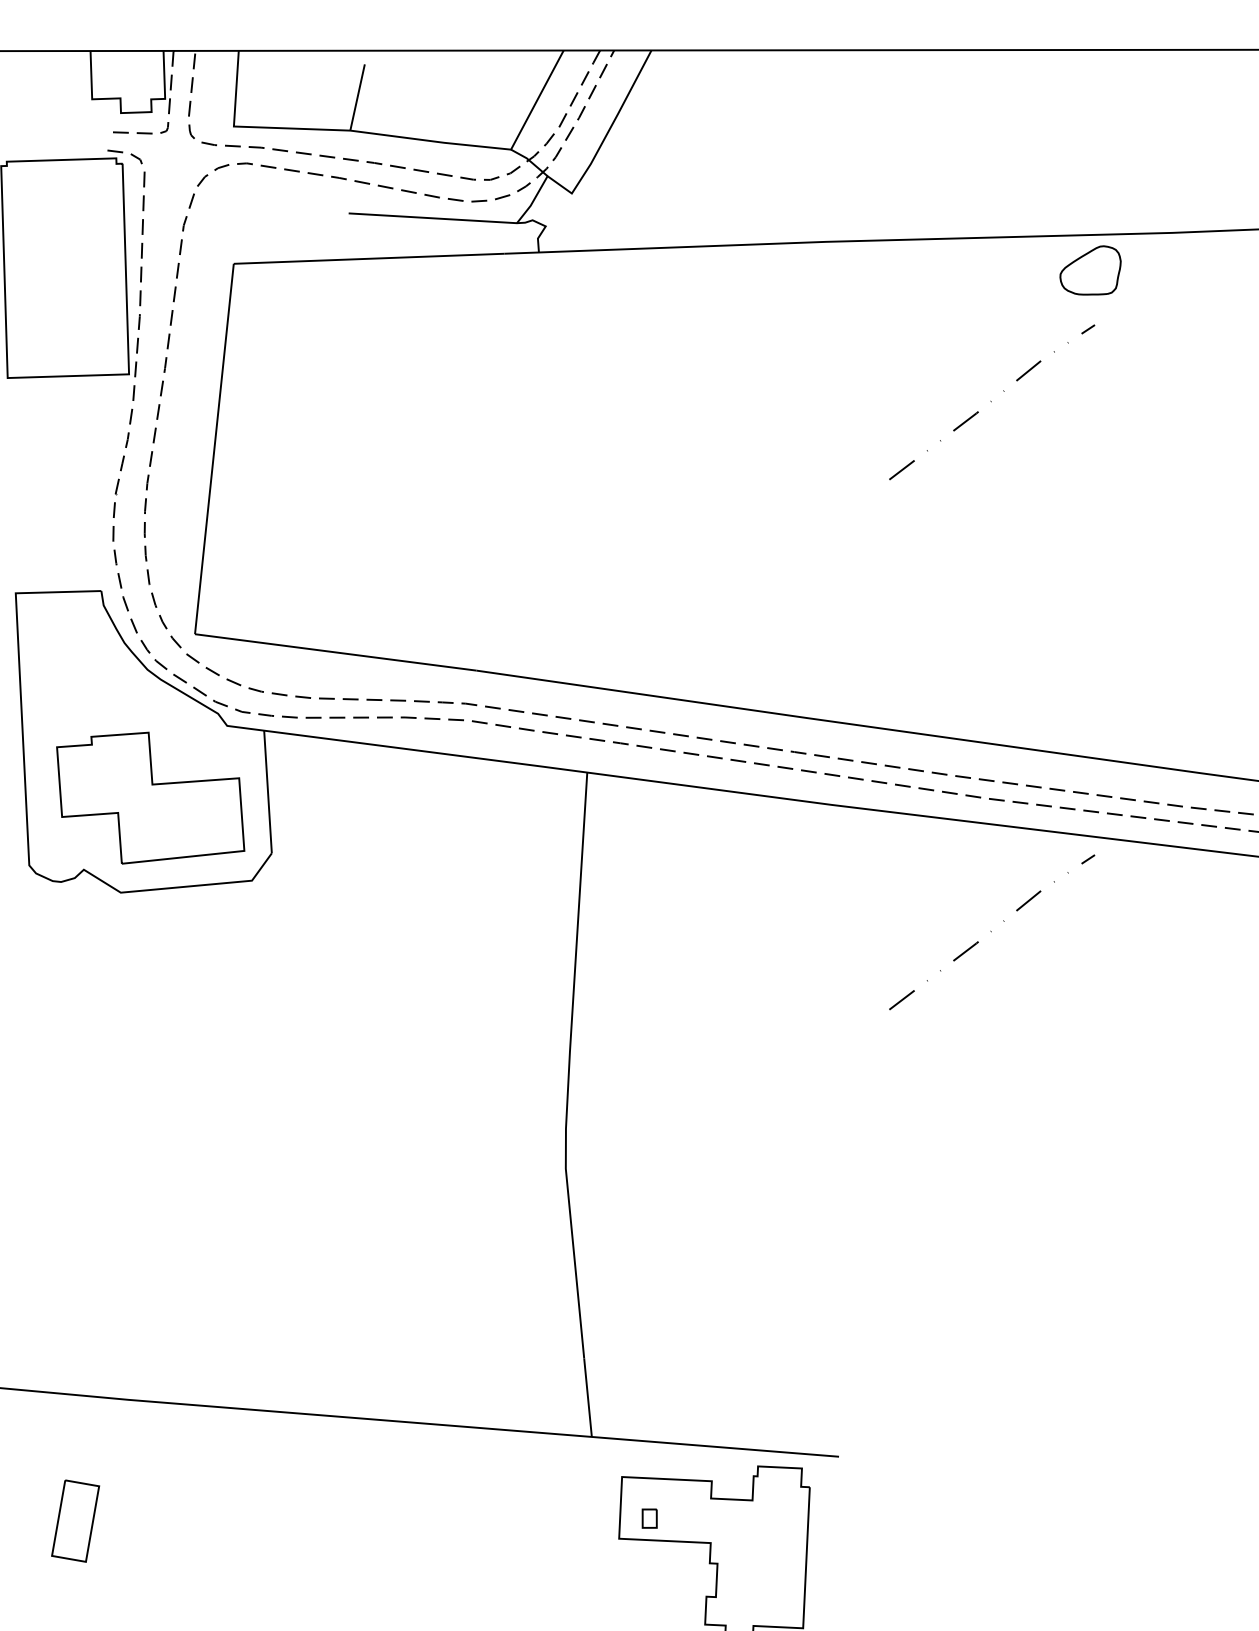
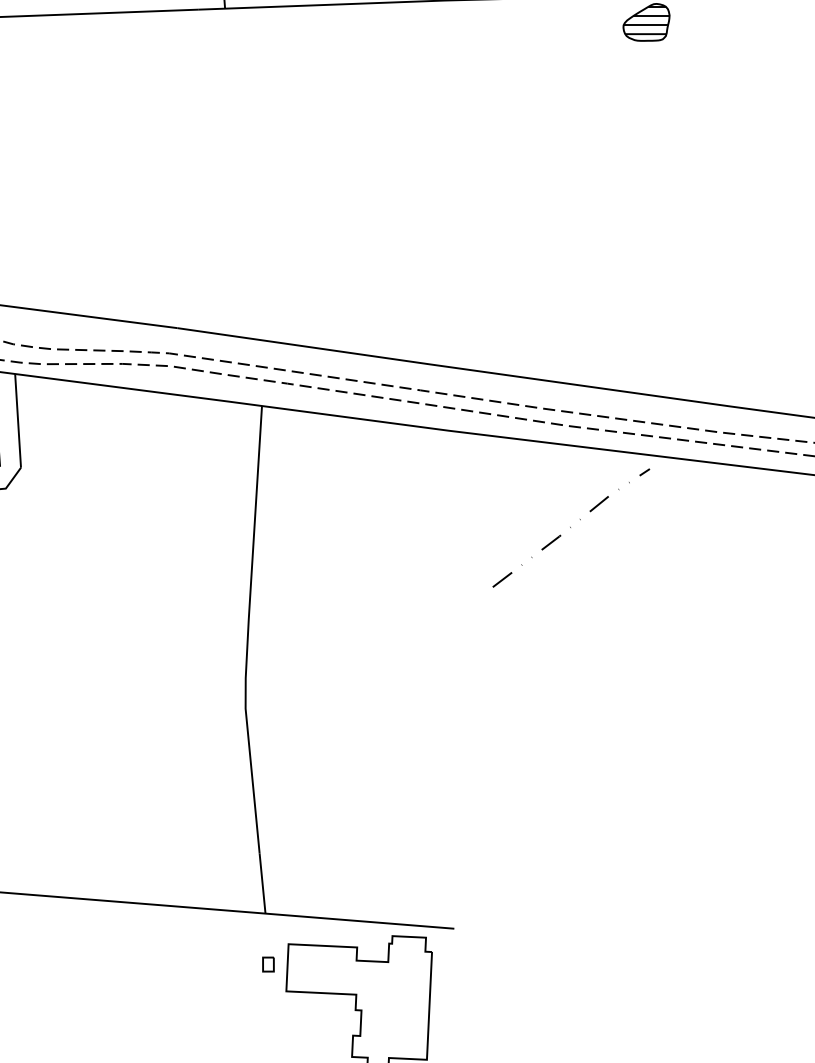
hatch: (1090, 267) -> (646, 20), added
line: (991, 402) -> (570, 123), removed
part: (649, 1518) -> (268, 964), moved

